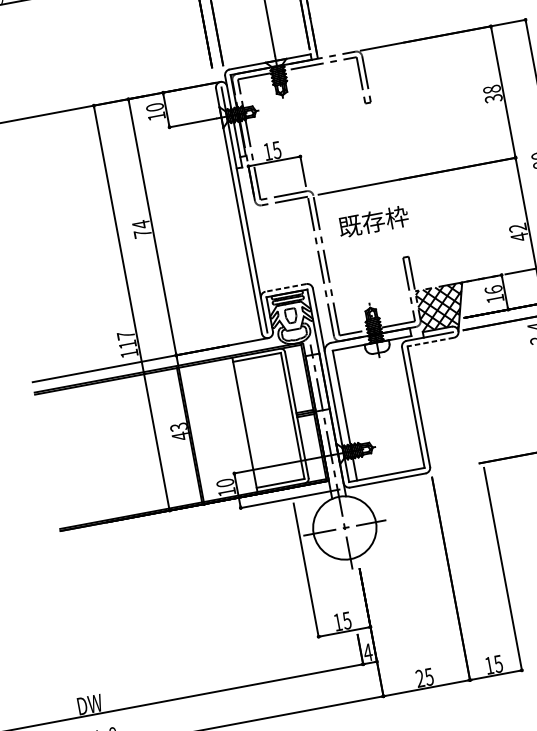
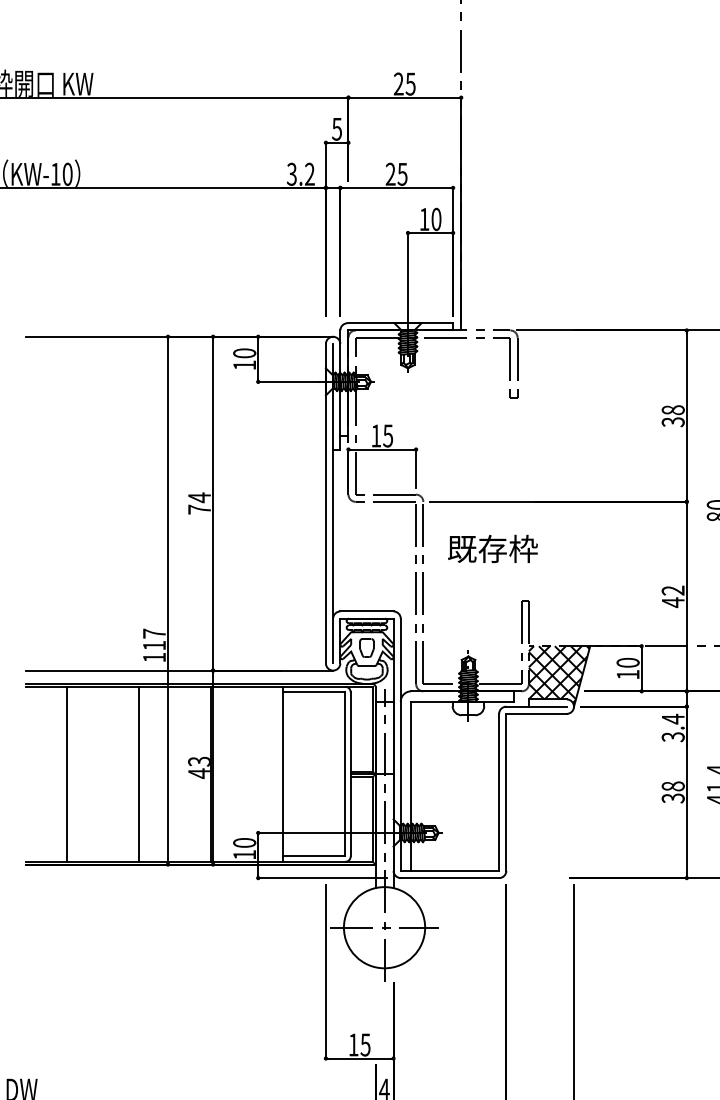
line: (285, 287) -> (366, 611), dashed -> solid
text: (493, 289) -> (627, 662), 16 -> 10
line: (430, 341) -> (536, 713), dashed -> solid
line: (133, 444) -> (138, 773), added
line: (78, 455) -> (66, 773), added

